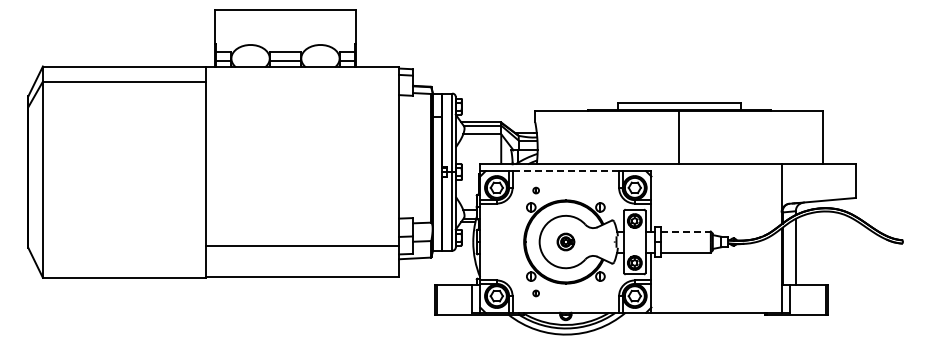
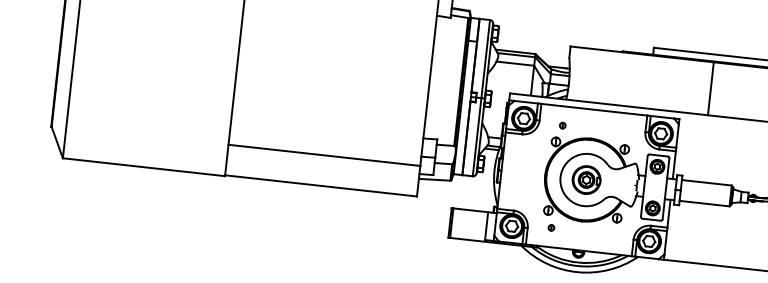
line: (566, 171) -> (594, 110), dashed -> solid
line: (686, 231) -> (707, 182), dashed -> solid
part: (565, 241) -> (586, 179), size x1.67

